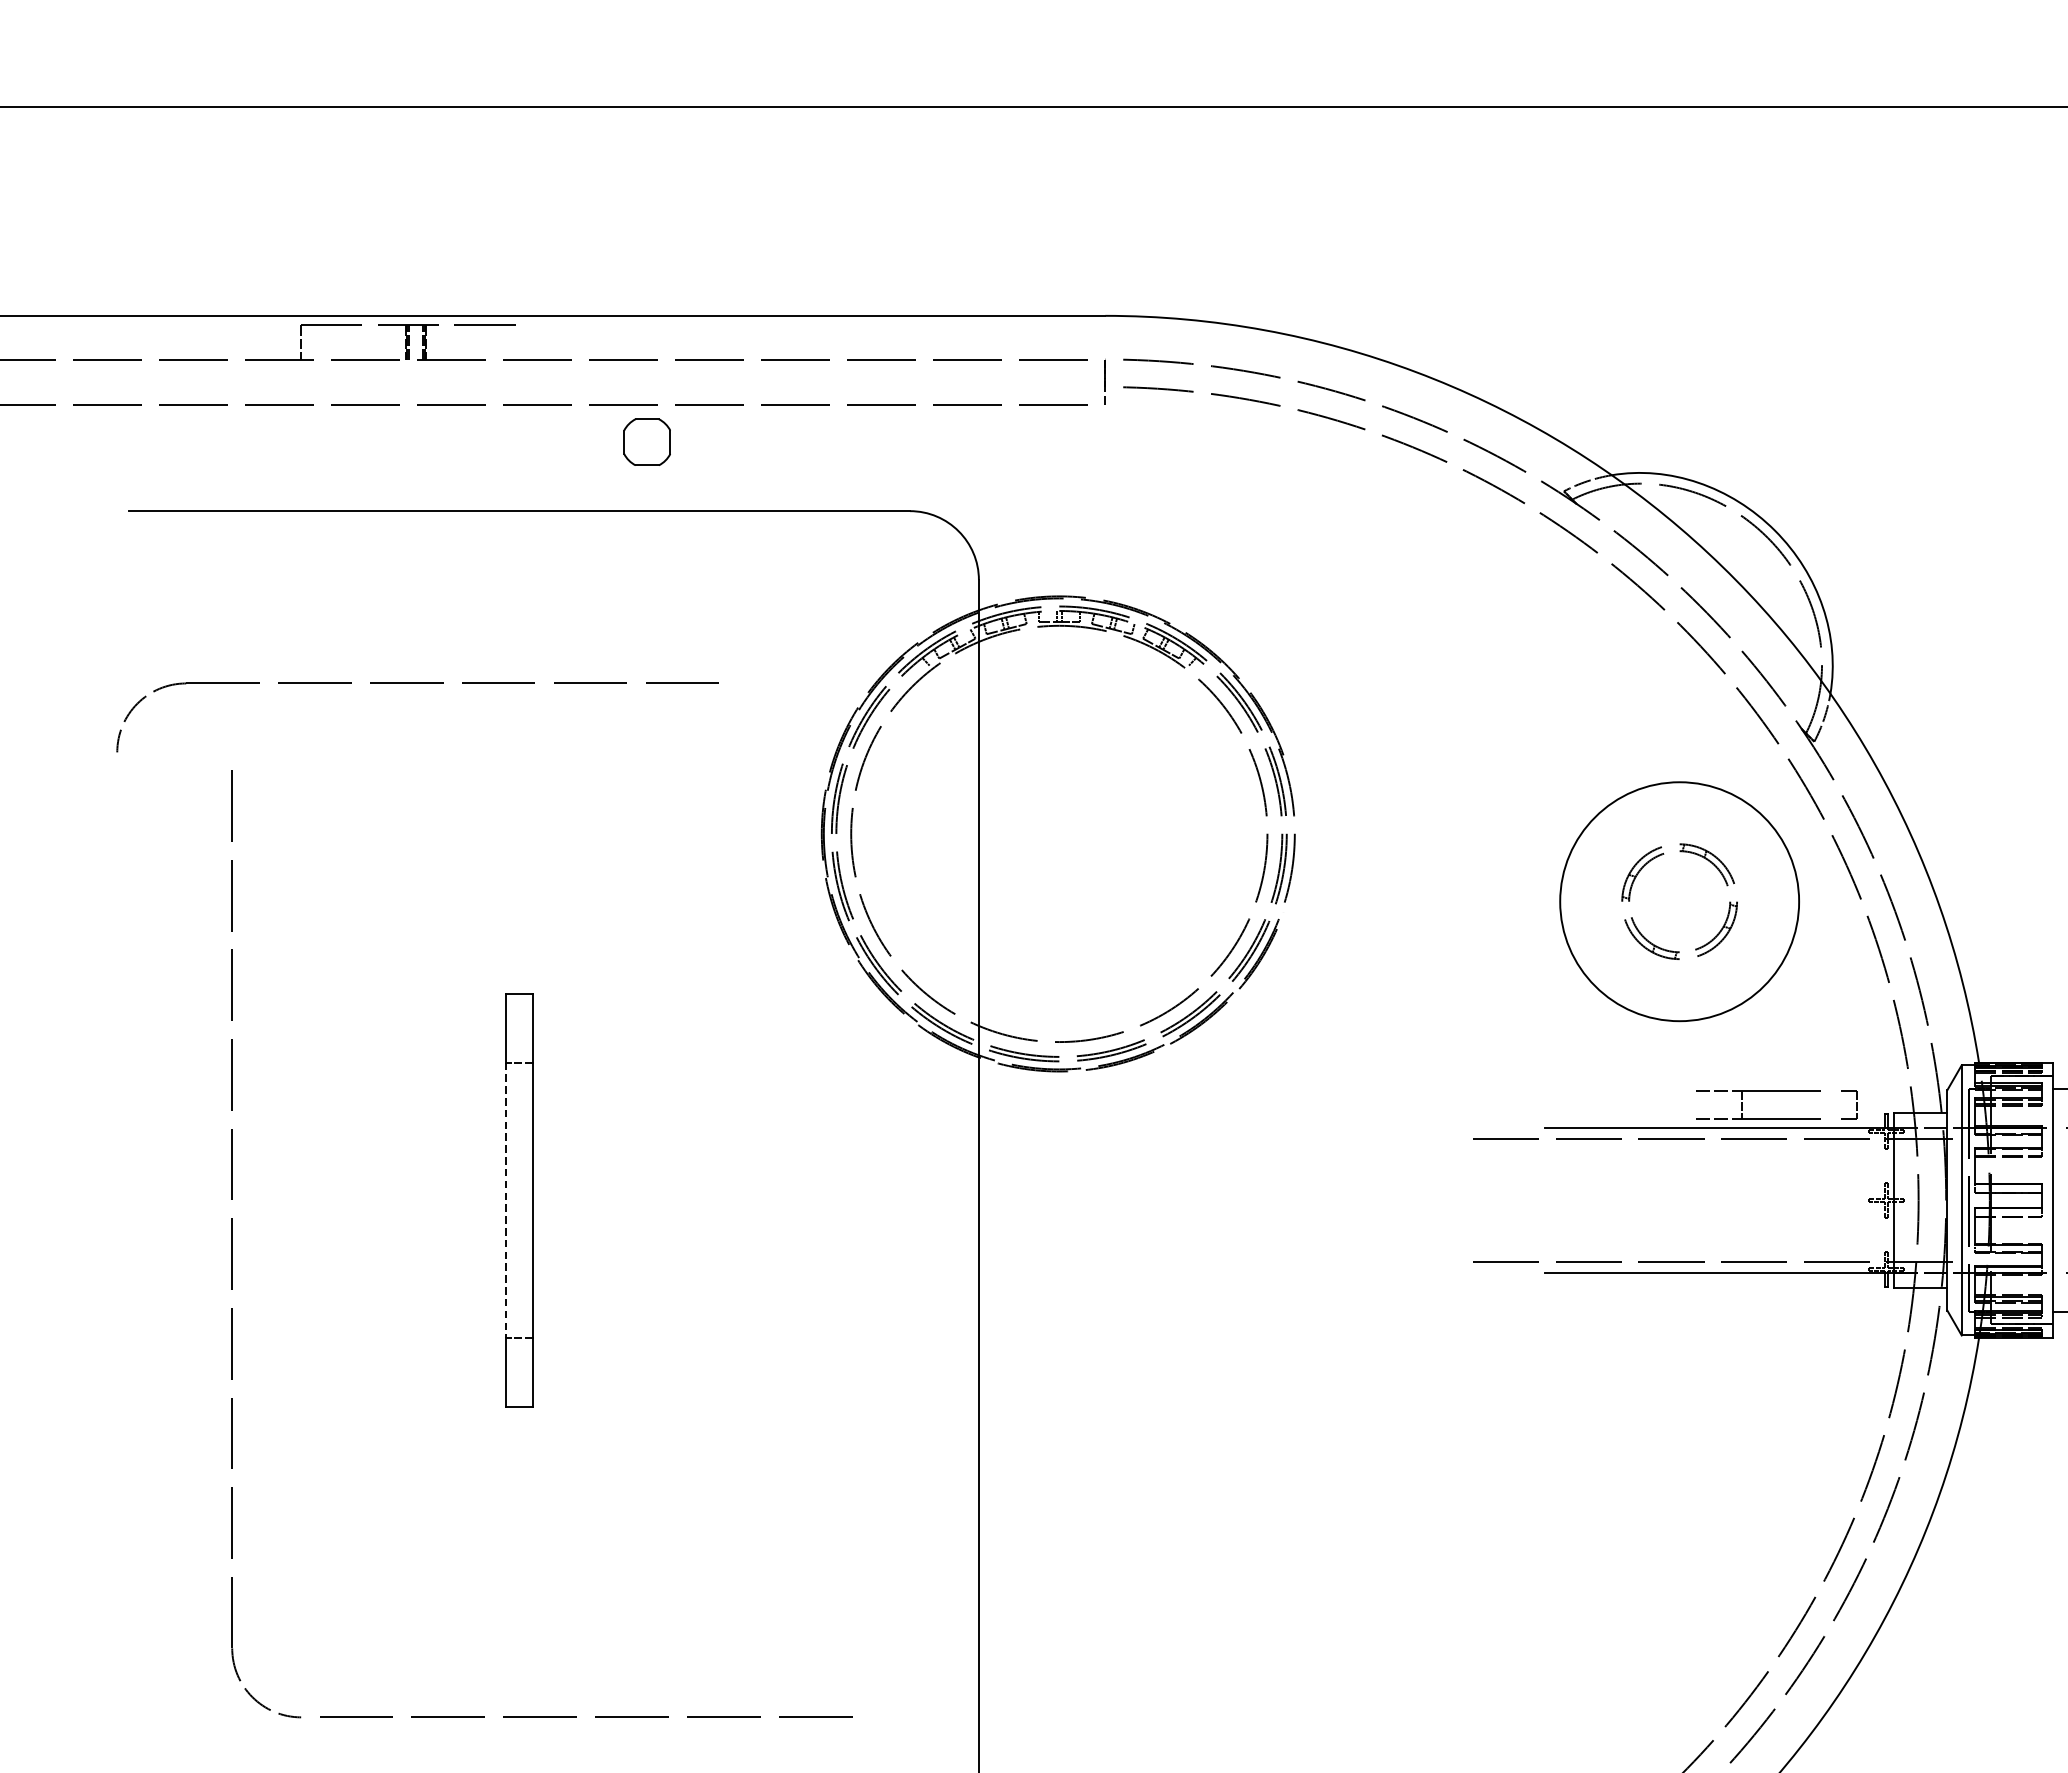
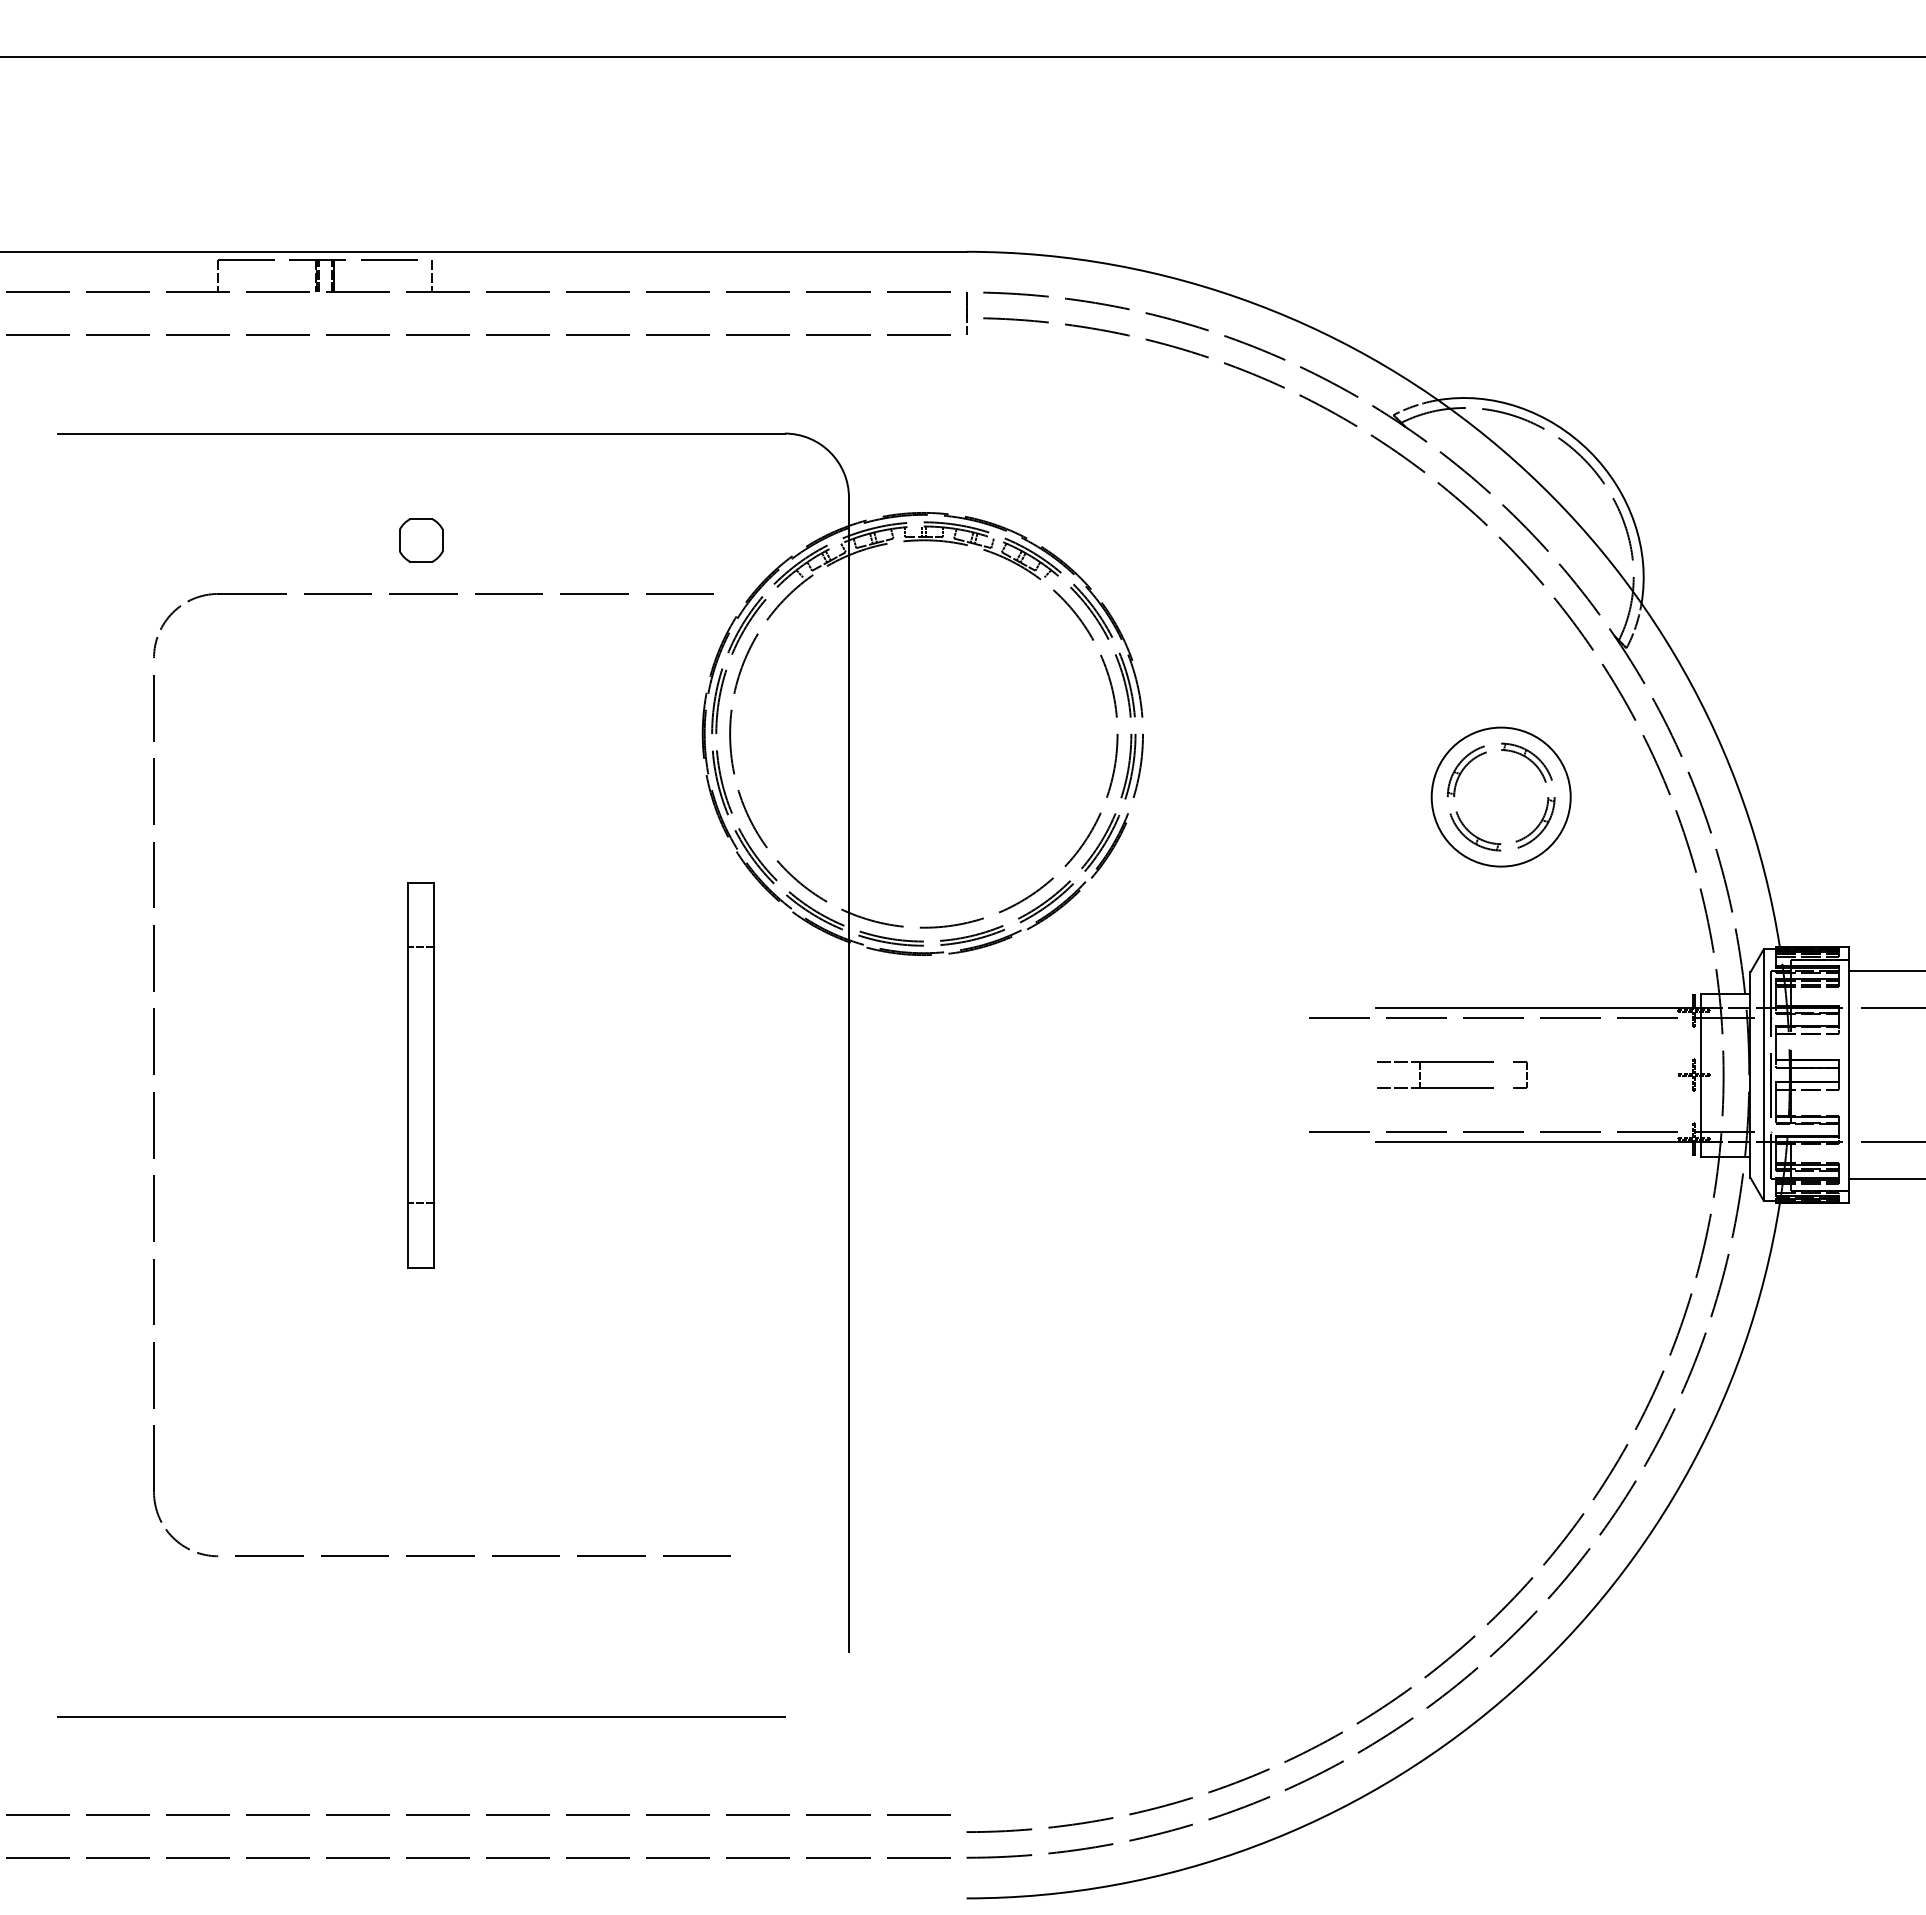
line: (531, 342) -> (432, 276), added
part: (647, 442) -> (421, 540), moved
part: (417, 684) -> (433, 594), moved
circle: (1678, 901) -> (1500, 796), size x0.62
part: (1776, 1091) -> (1452, 1062), moved
line: (505, 1200) -> (408, 1075), dashed -> solid

